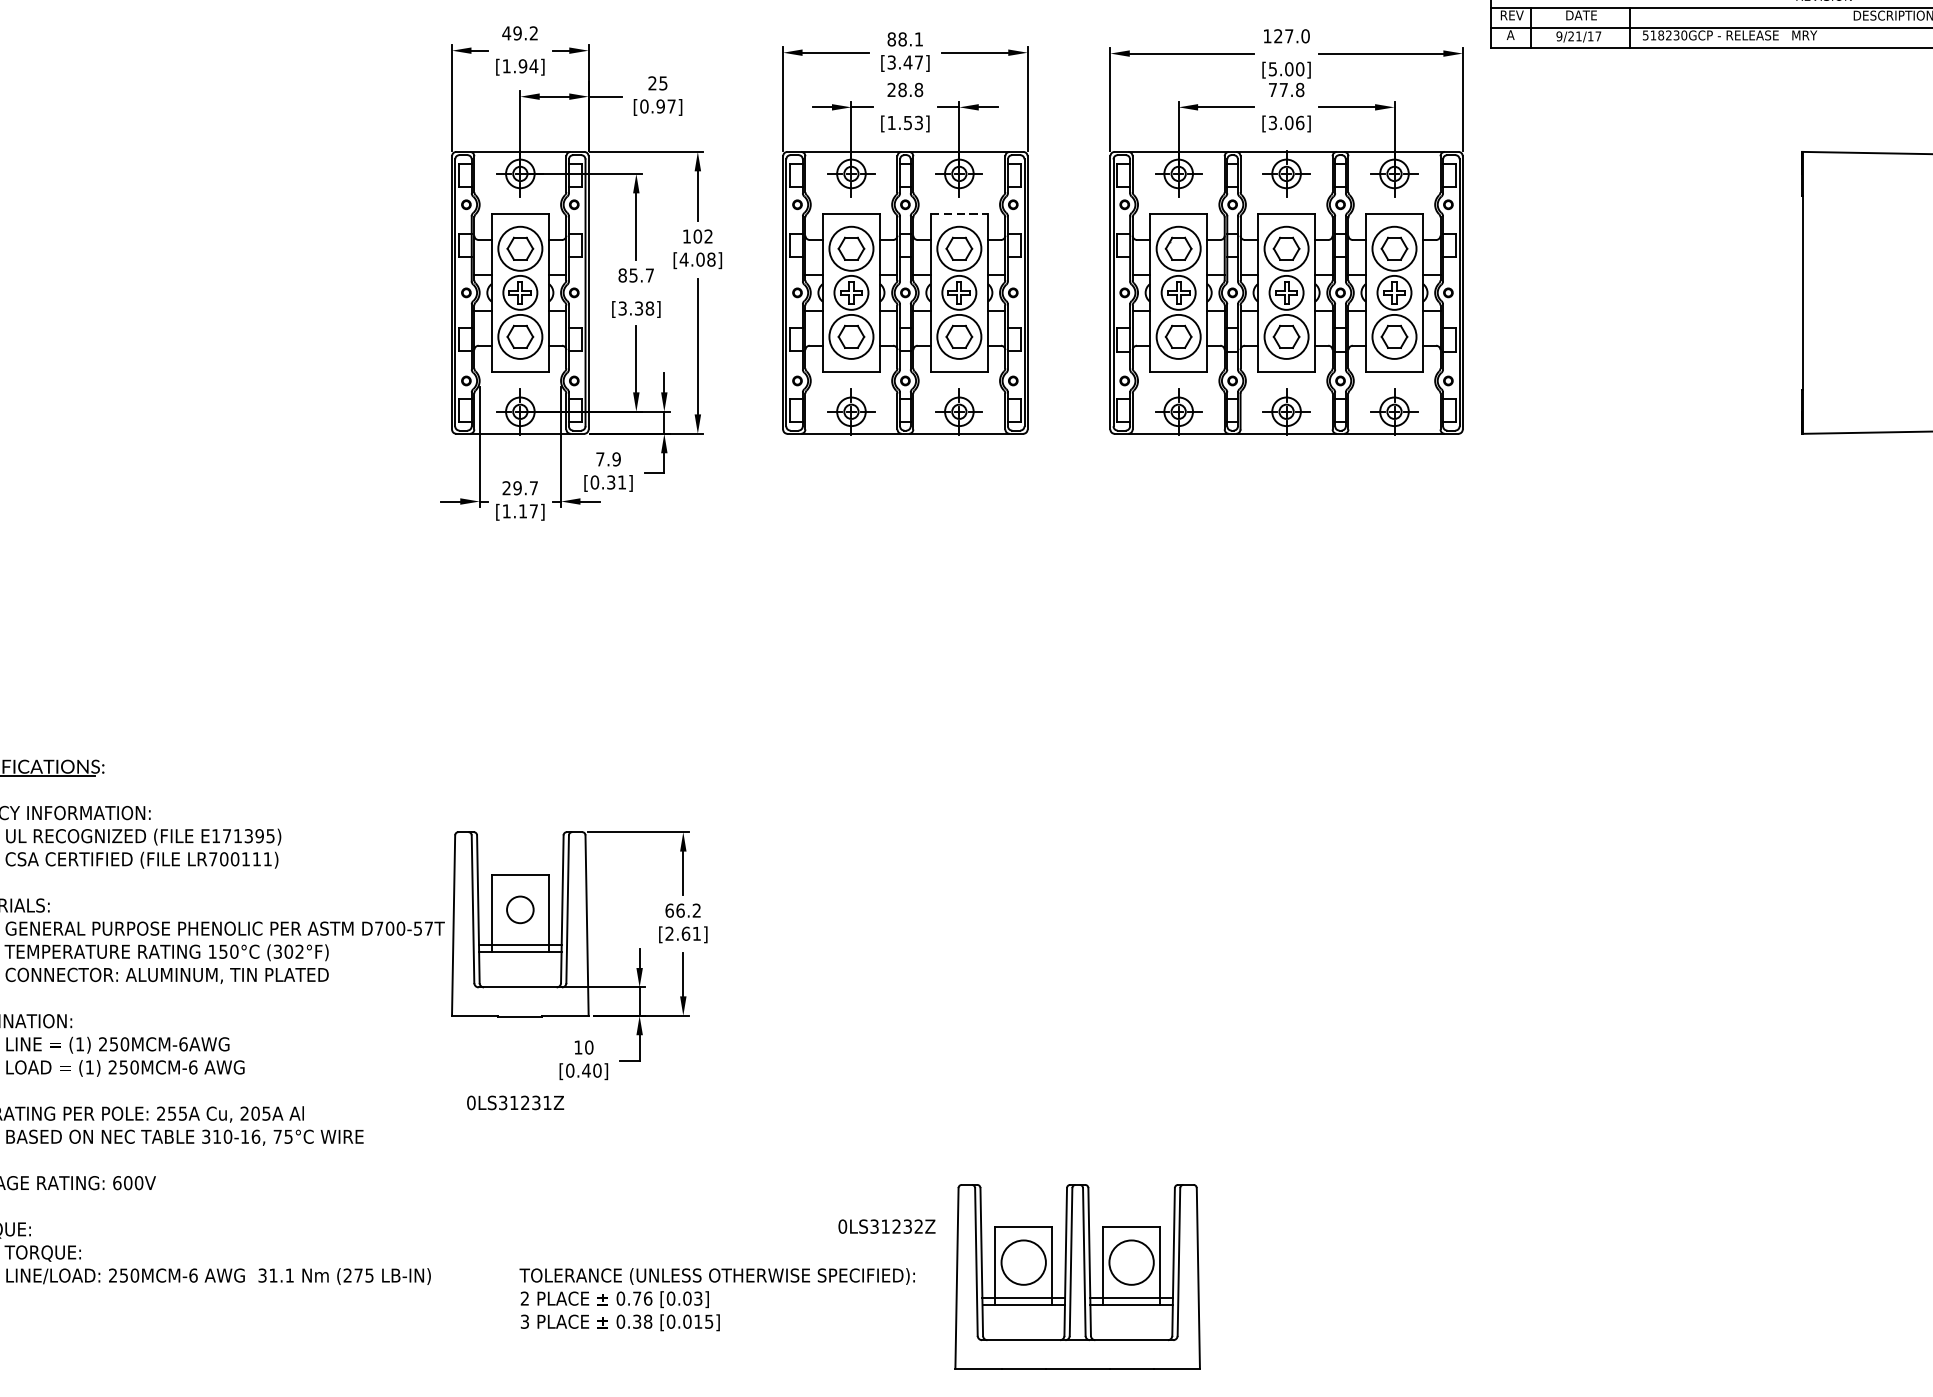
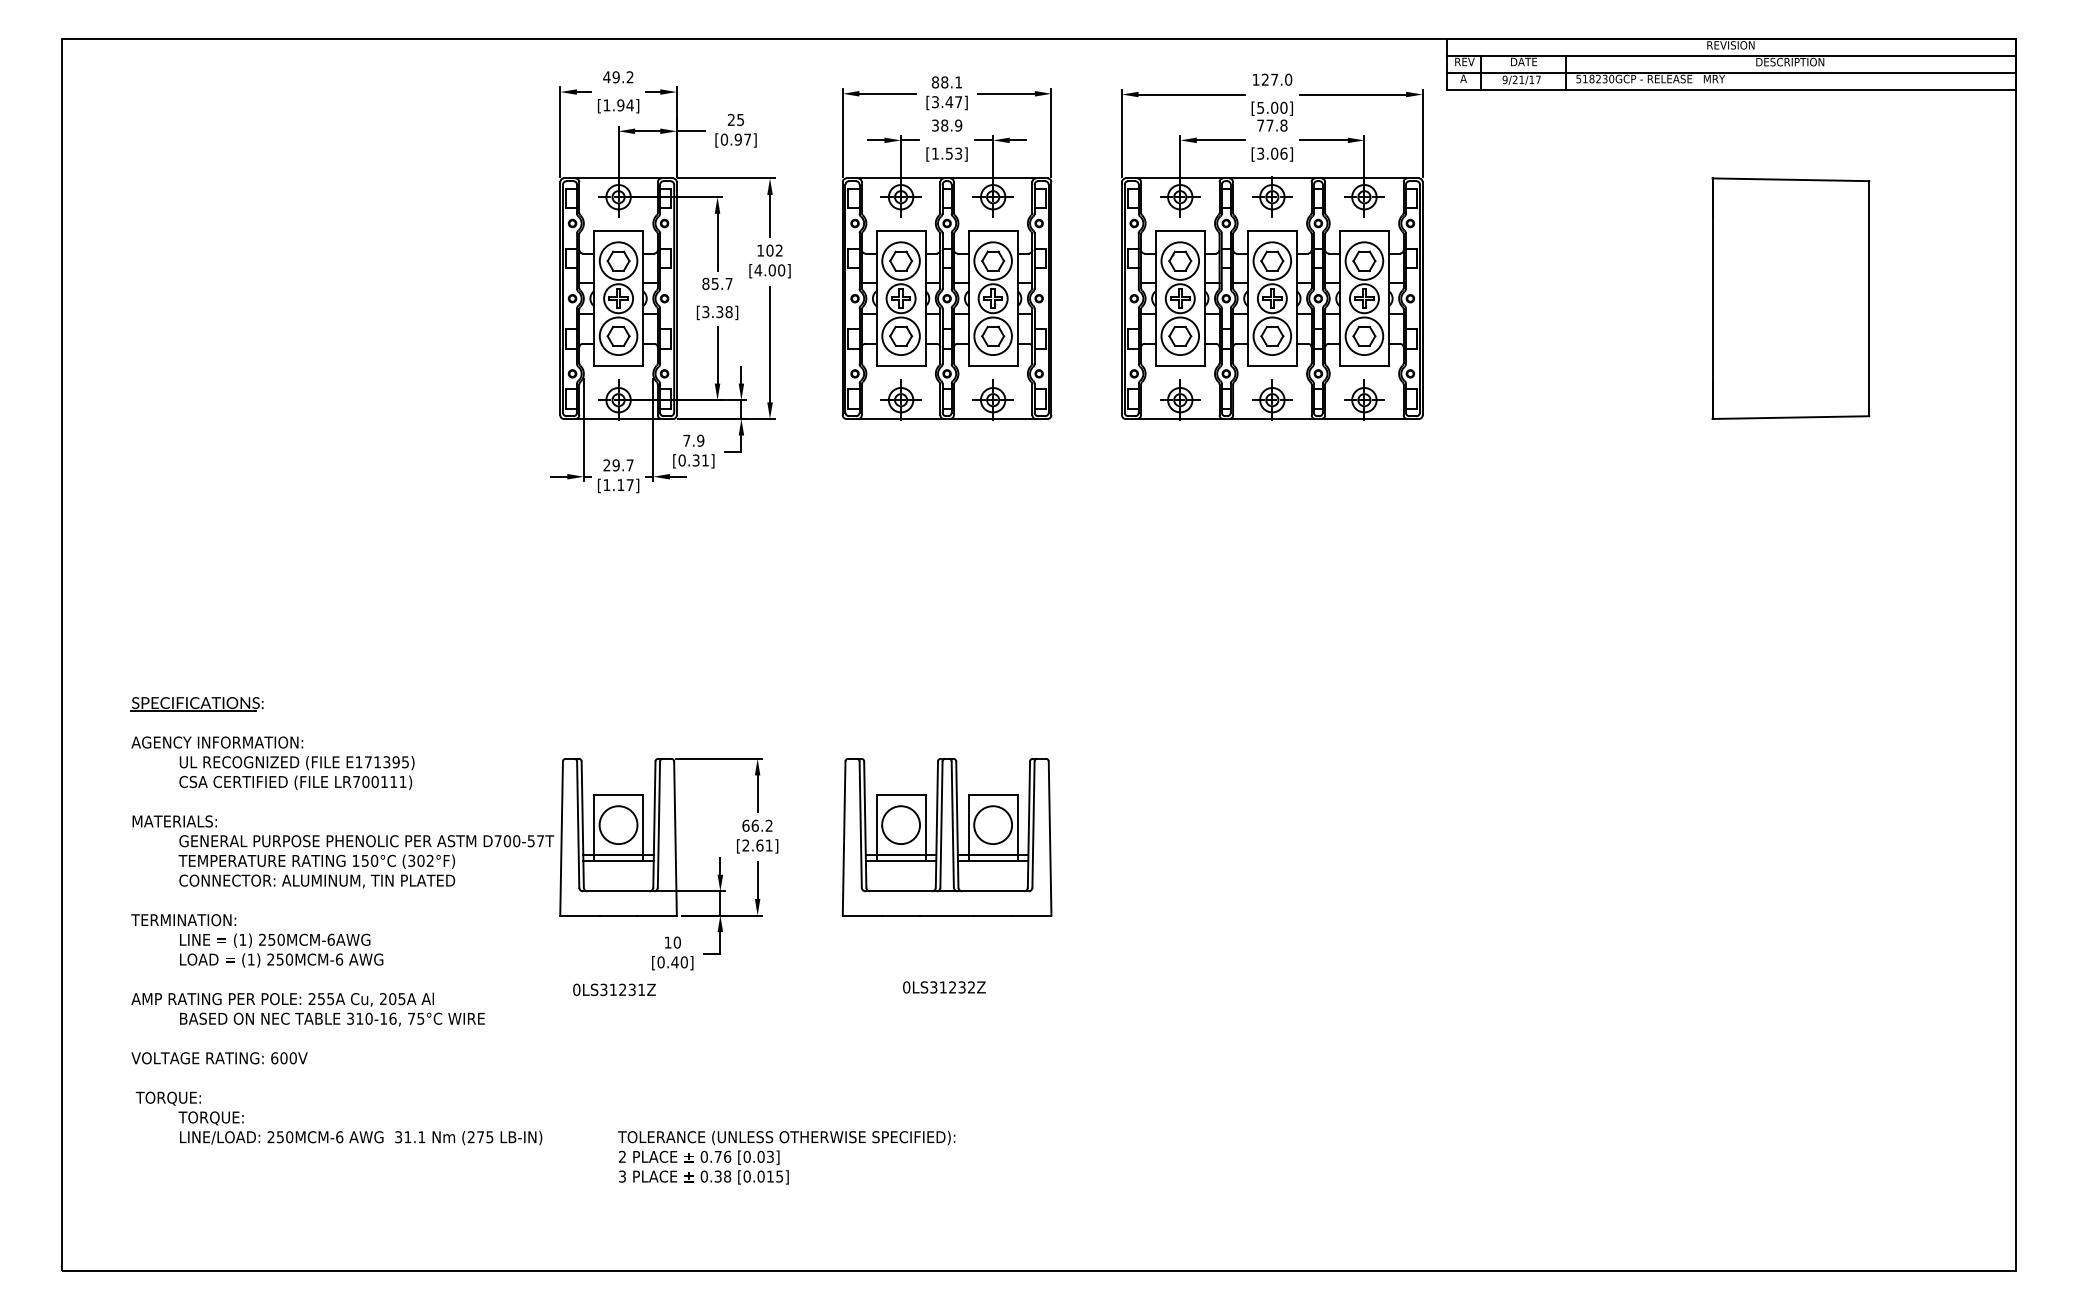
text: (905, 89) -> (947, 125), 28.8 -> 38.9
line: (959, 214) -> (993, 231), dashed -> solid
text: (711, 259) -> (781, 270), [4.08] -> [4.00]
circle: (520, 910) -> (618, 825), size x1.67
text: (887, 1226) -> (944, 987), moved
part: (1076, 1277) -> (946, 837), moved

